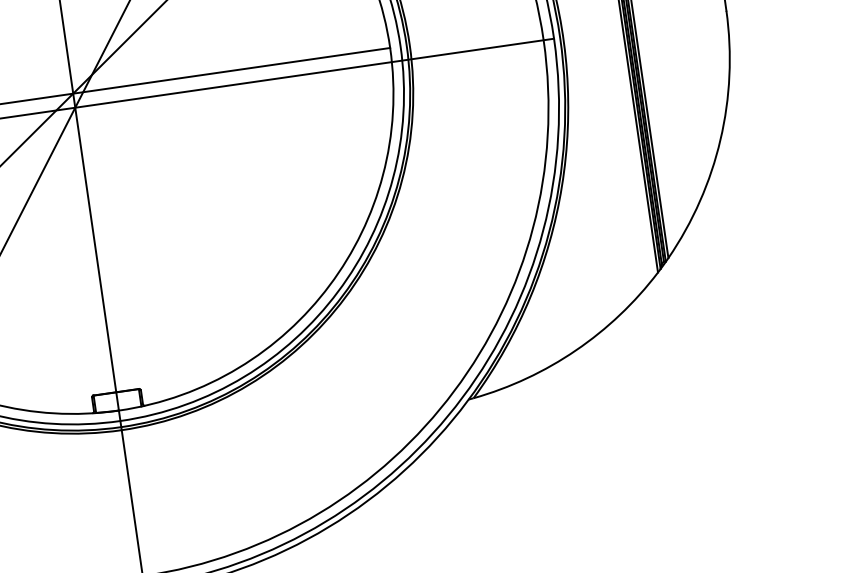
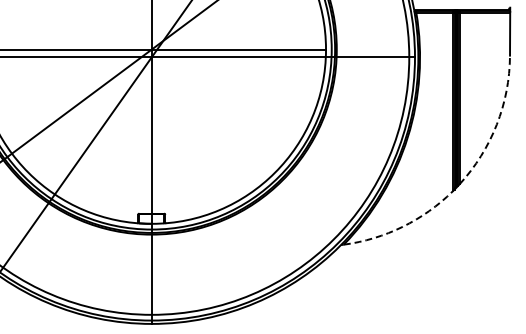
arc: (719, 139) -> (496, 124), solid -> dashed
arc: (575, 349) -> (402, 226), solid -> dashed

